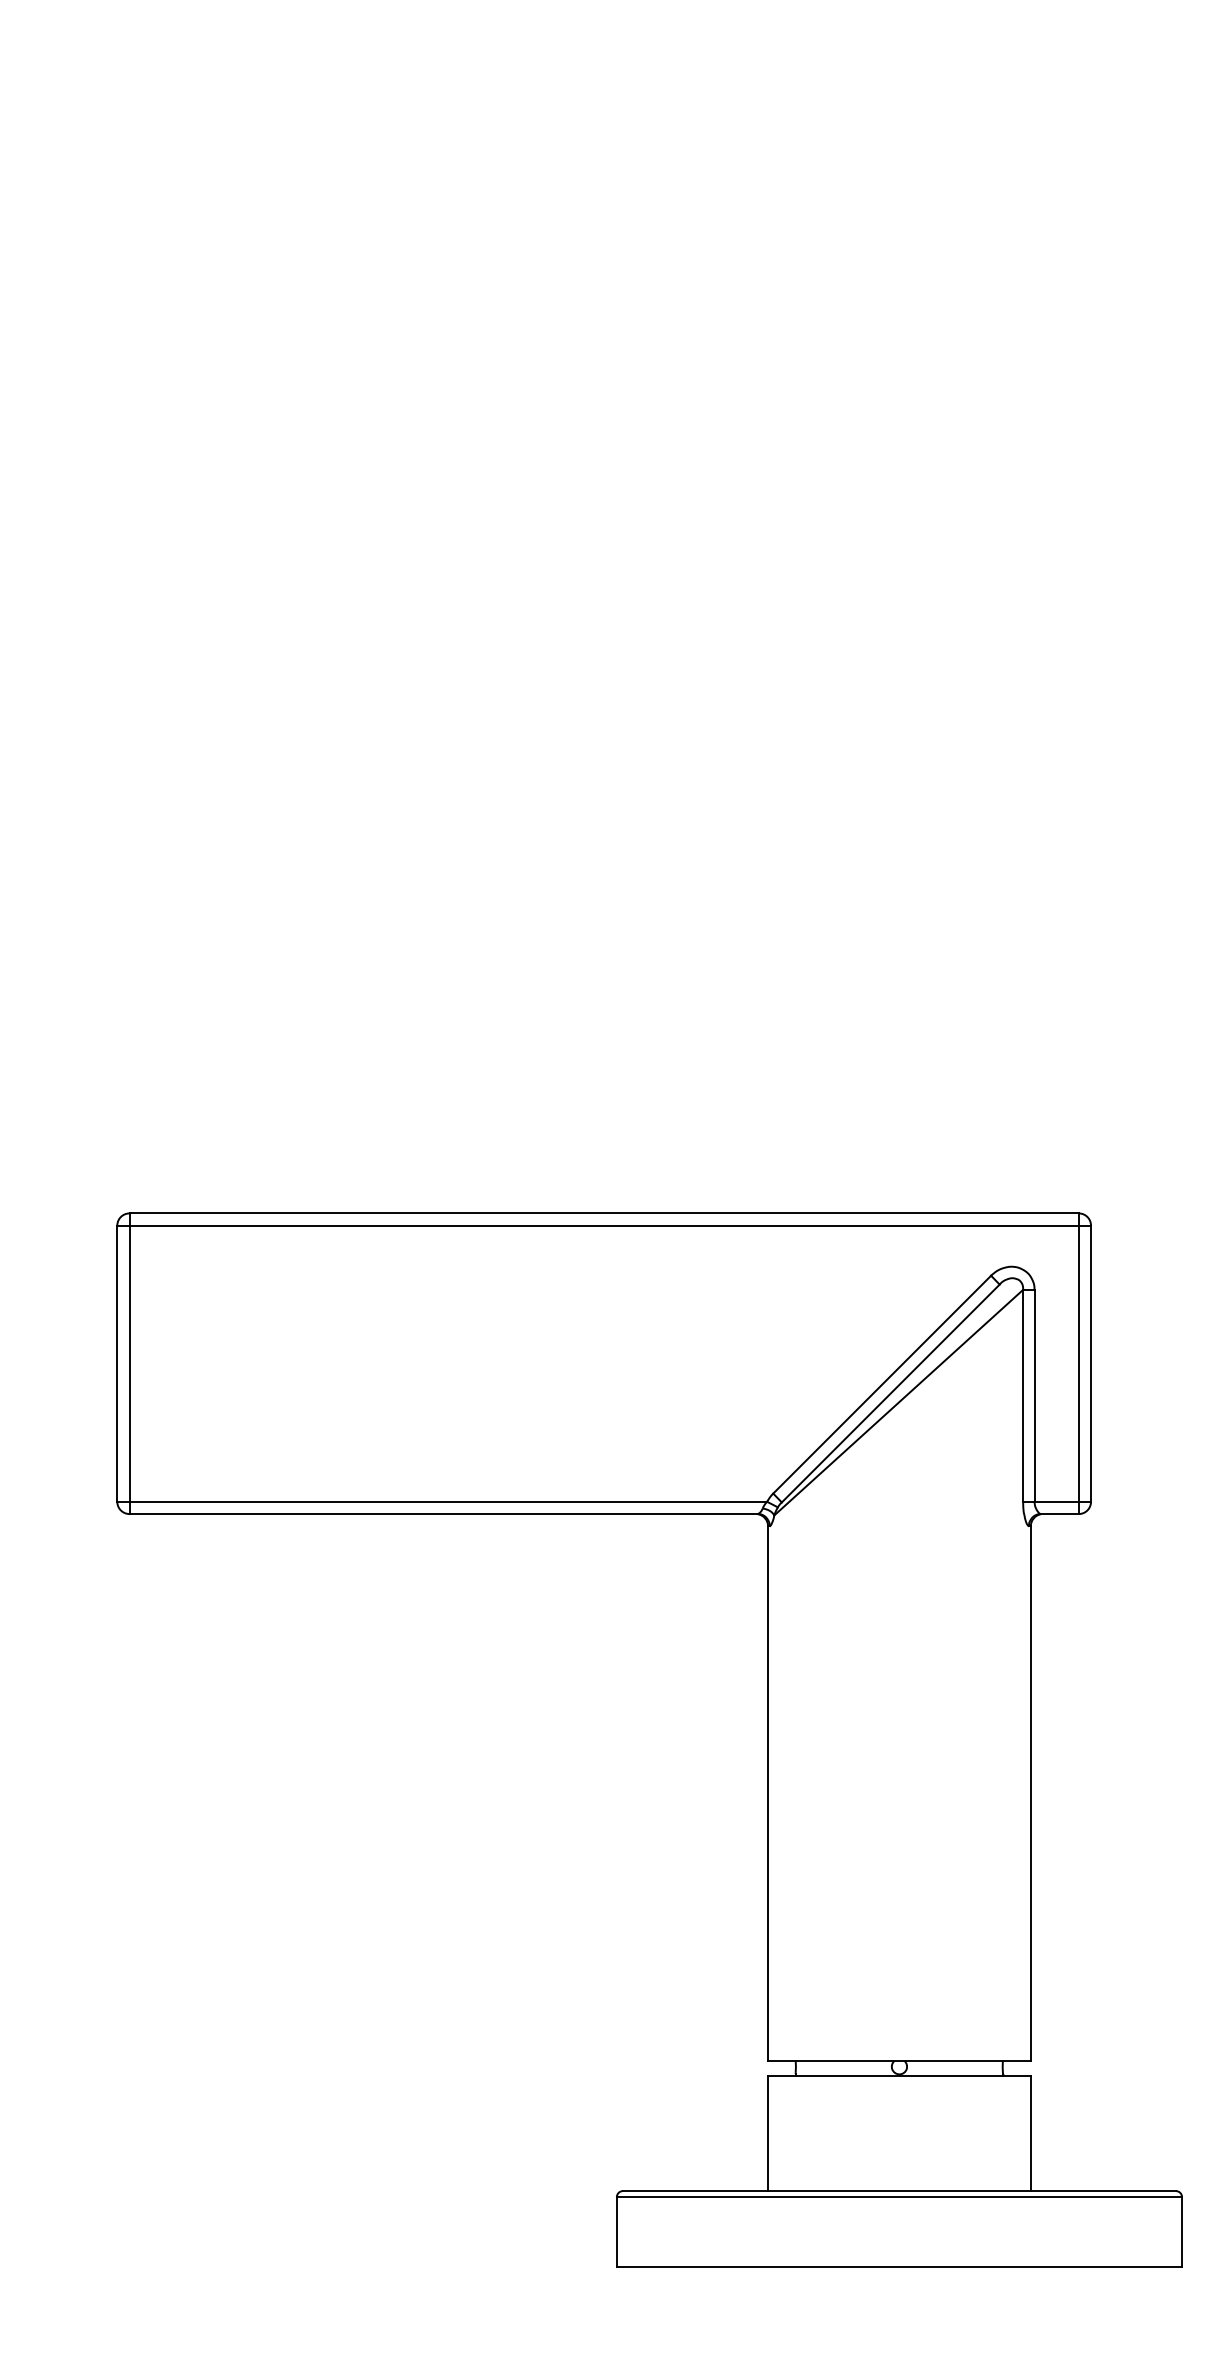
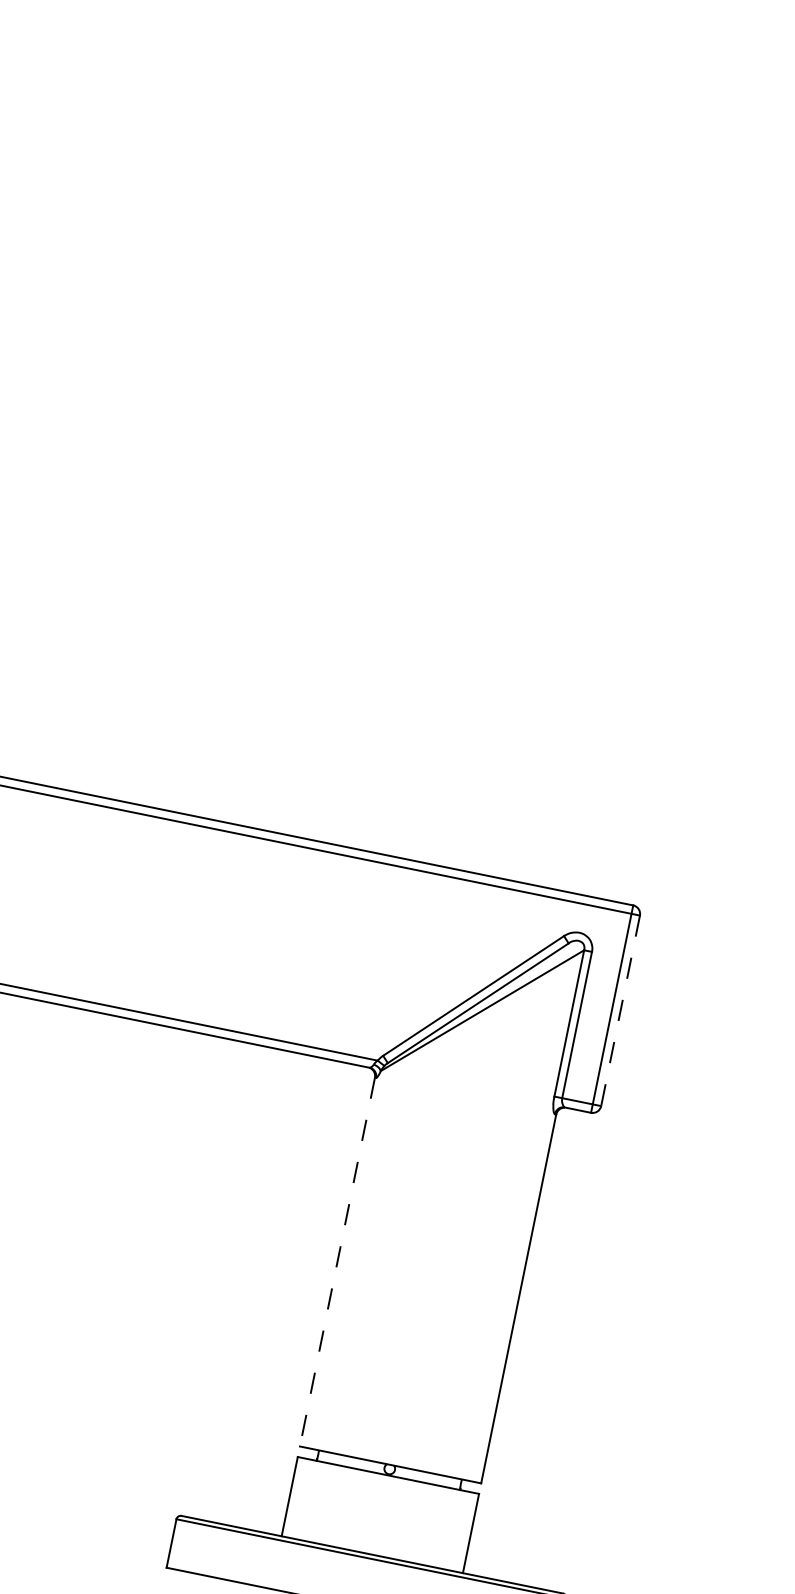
line: (1091, 1364) -> (620, 1011), solid -> dashed
line: (768, 1794) -> (337, 1262), solid -> dashed

